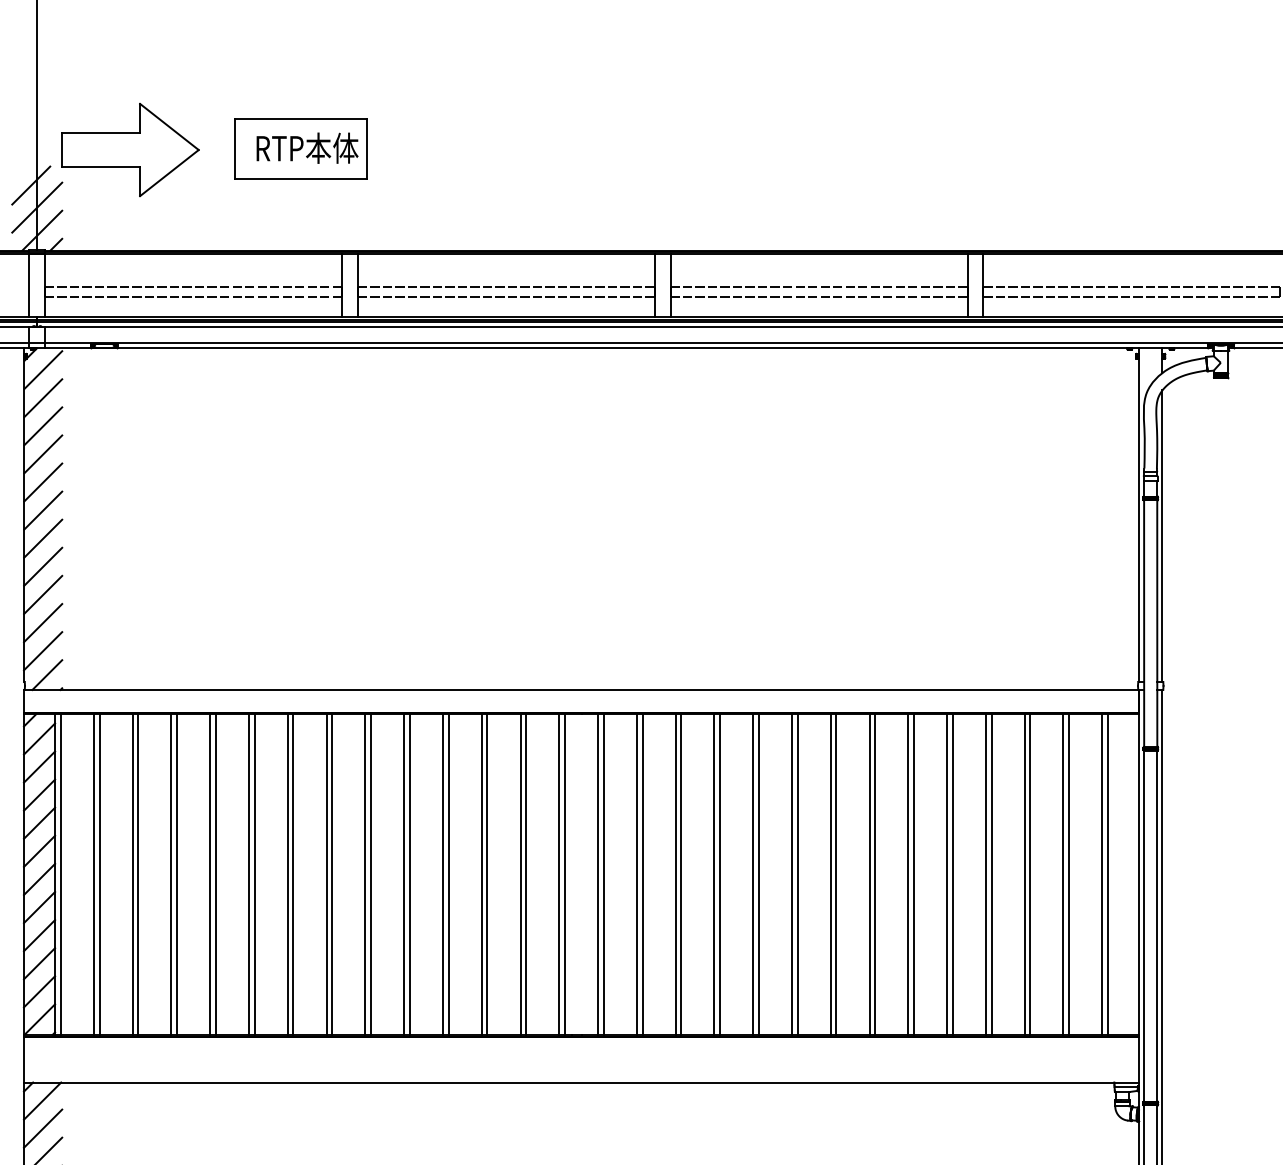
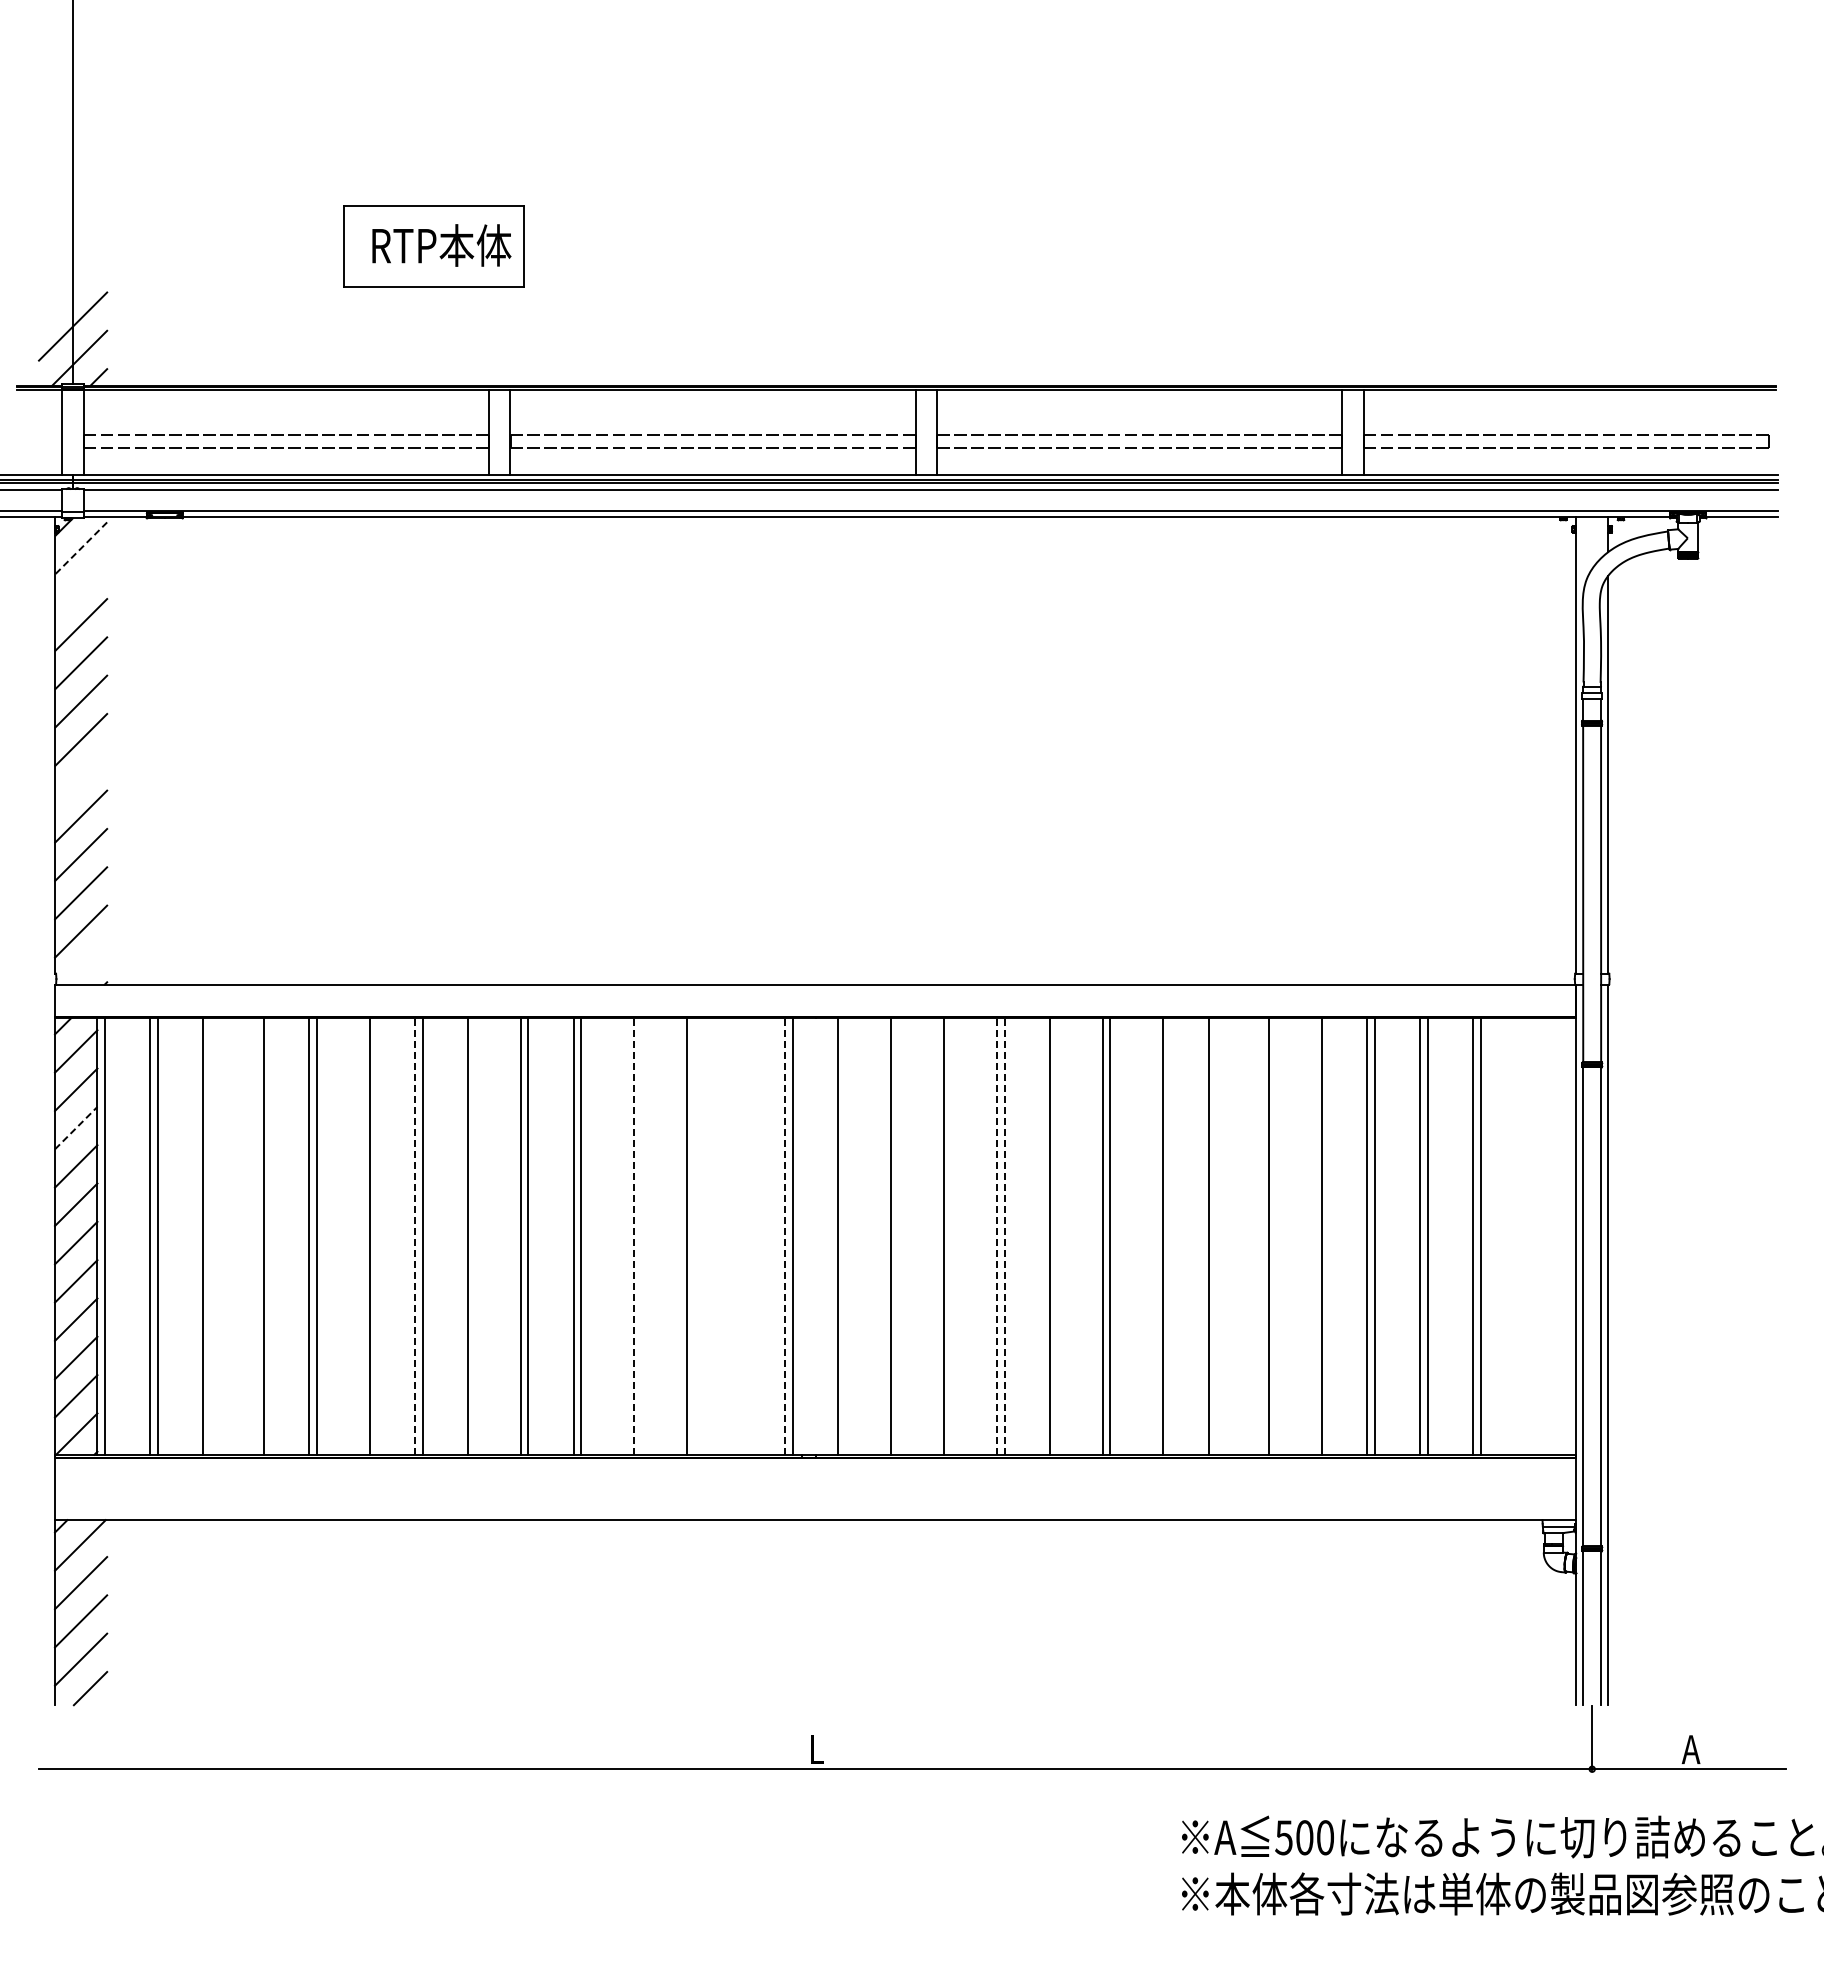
part: (130, 149) -> (200, 247), removed
line: (30, 185) -> (64, 296), removed
line: (43, 369) -> (81, 547), solid -> dashed
line: (43, 398) -> (81, 586), removed
line: (43, 538) -> (81, 778), removed
line: (47, 674) -> (86, 963), removed
line: (39, 794) -> (76, 1127), solid -> dashed
line: (137, 873) -> (210, 1235), removed
line: (171, 873) -> (256, 1235), removed
line: (249, 873) -> (362, 1235), removed
line: (287, 873) -> (414, 1235), solid -> dashed
line: (332, 873) -> (475, 1235), removed
line: (442, 873) -> (626, 1235), removed
line: (448, 873) -> (634, 1235), solid -> dashed
line: (481, 873) -> (679, 1235), removed
line: (520, 873) -> (732, 1235), removed
line: (526, 873) -> (740, 1235), removed
line: (559, 873) -> (785, 1235), solid -> dashed
line: (603, 873) -> (845, 1235), removed
line: (642, 873) -> (898, 1235), removed
line: (681, 873) -> (951, 1235), removed
line: (714, 873) -> (996, 1235), solid -> dashed
line: (719, 873) -> (1004, 1235), solid -> dashed
line: (758, 873) -> (1057, 1235), removed
line: (830, 873) -> (1155, 1235), removed
line: (875, 873) -> (1216, 1235), removed
line: (908, 873) -> (1261, 1235), removed
line: (947, 873) -> (1314, 1235), removed
line: (1102, 873) -> (1526, 1235), removed
line: (1107, 873) -> (1533, 1235), removed

